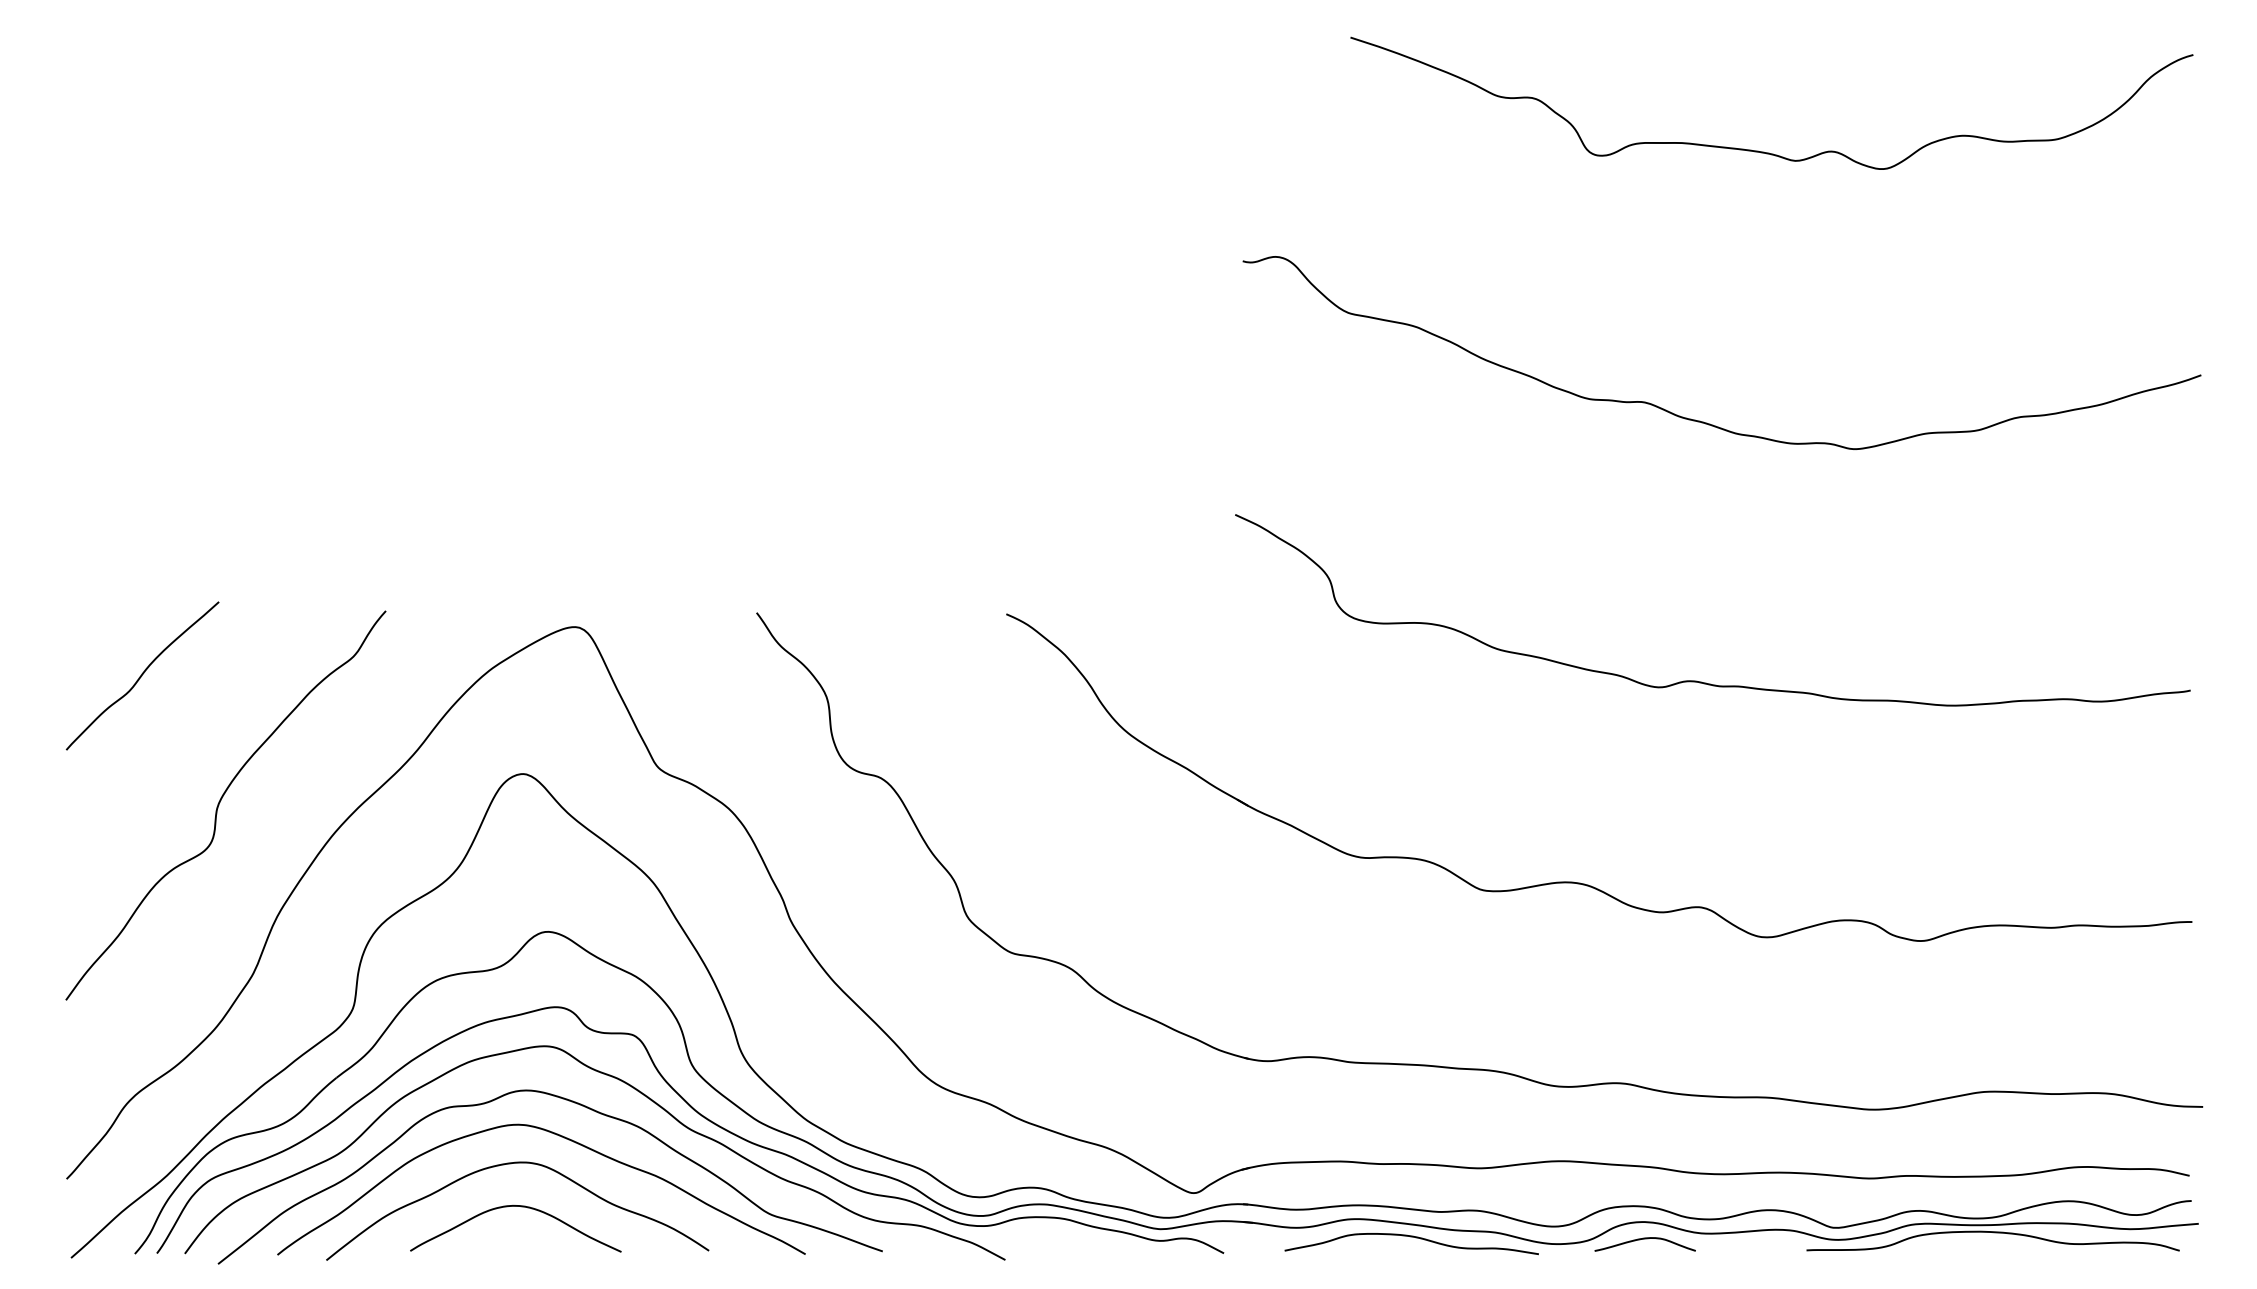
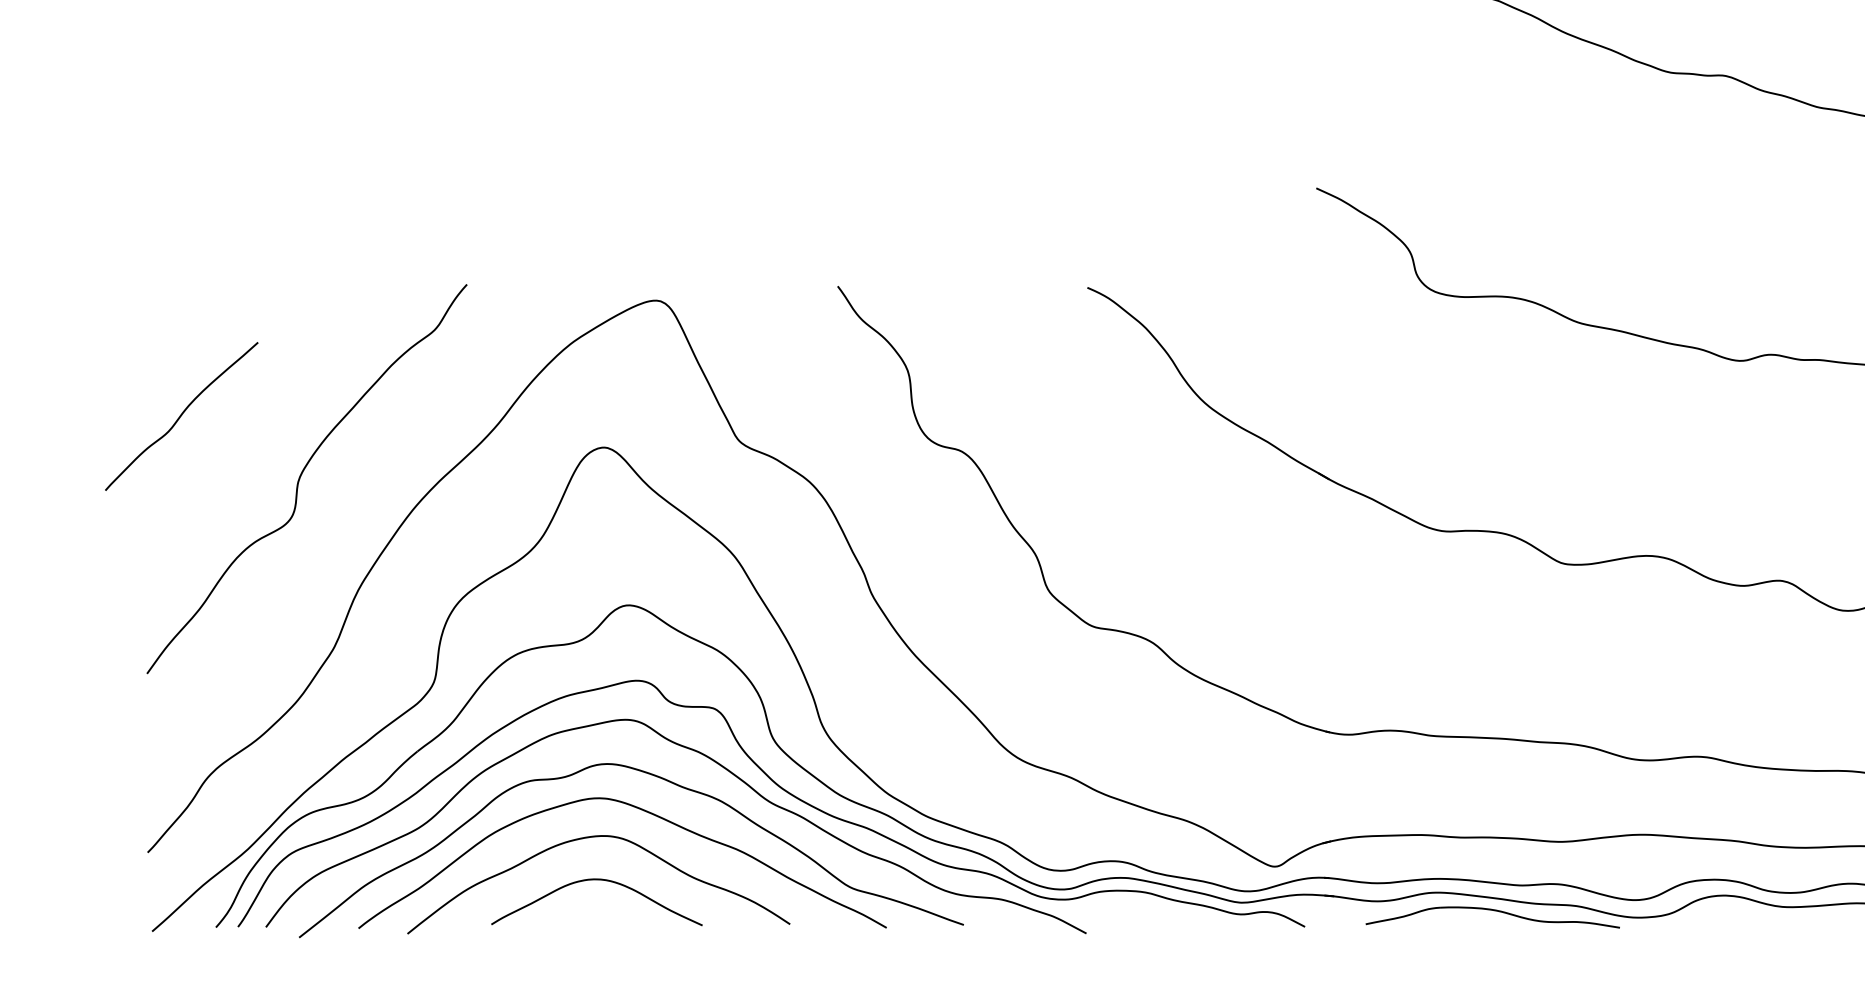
curve: (142, 675) -> (181, 416), moved
curve: (1644, 1239) -> (1725, 913), removed

